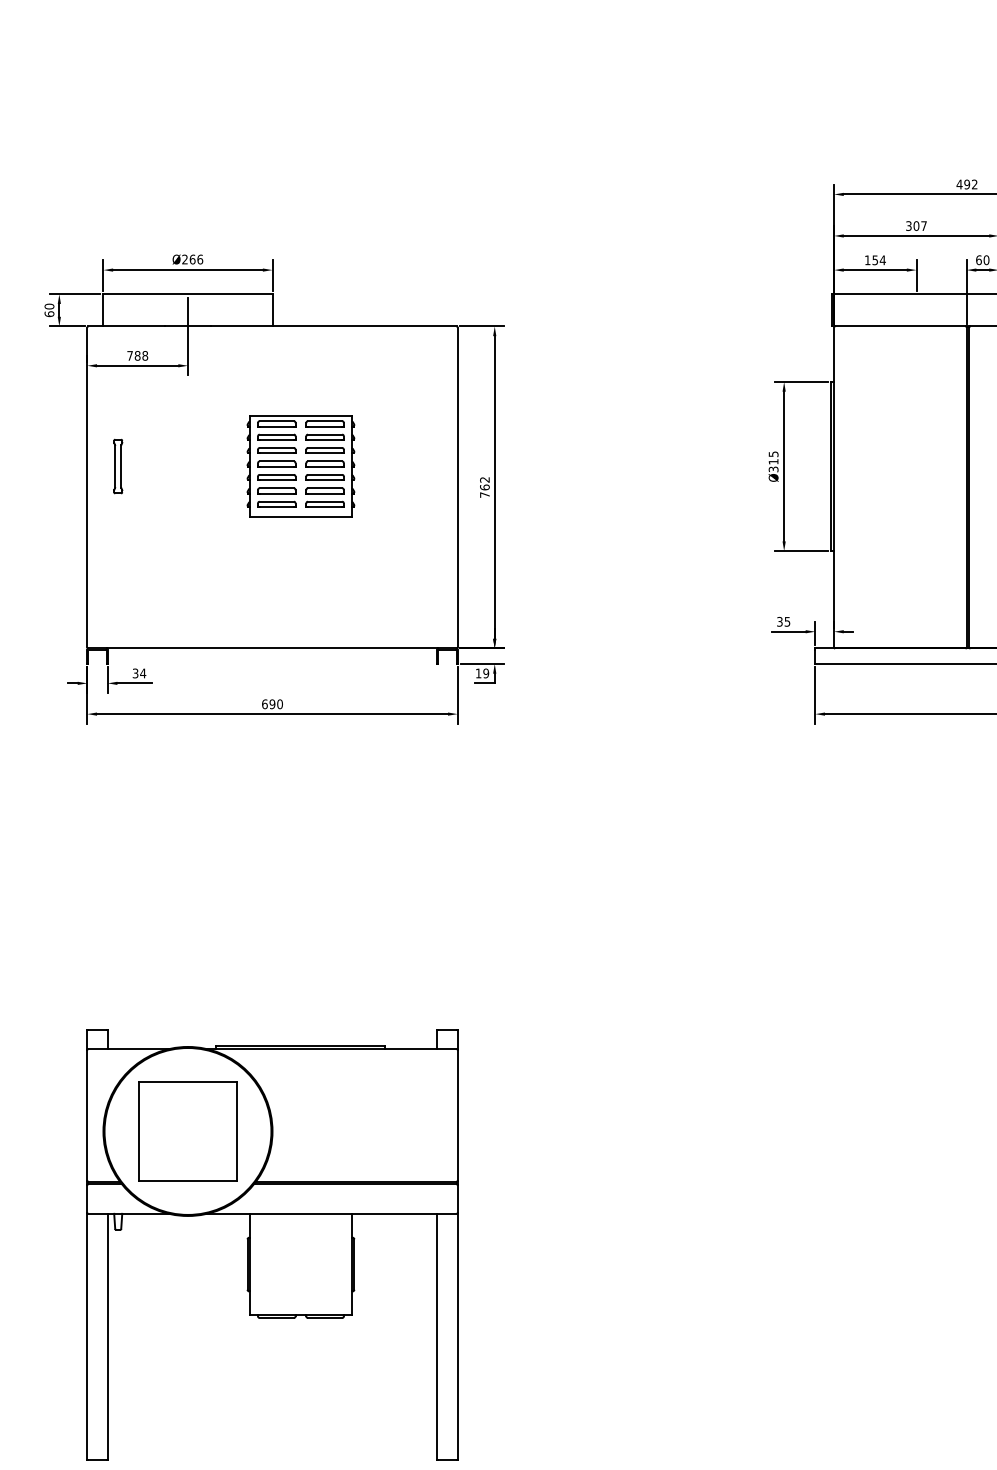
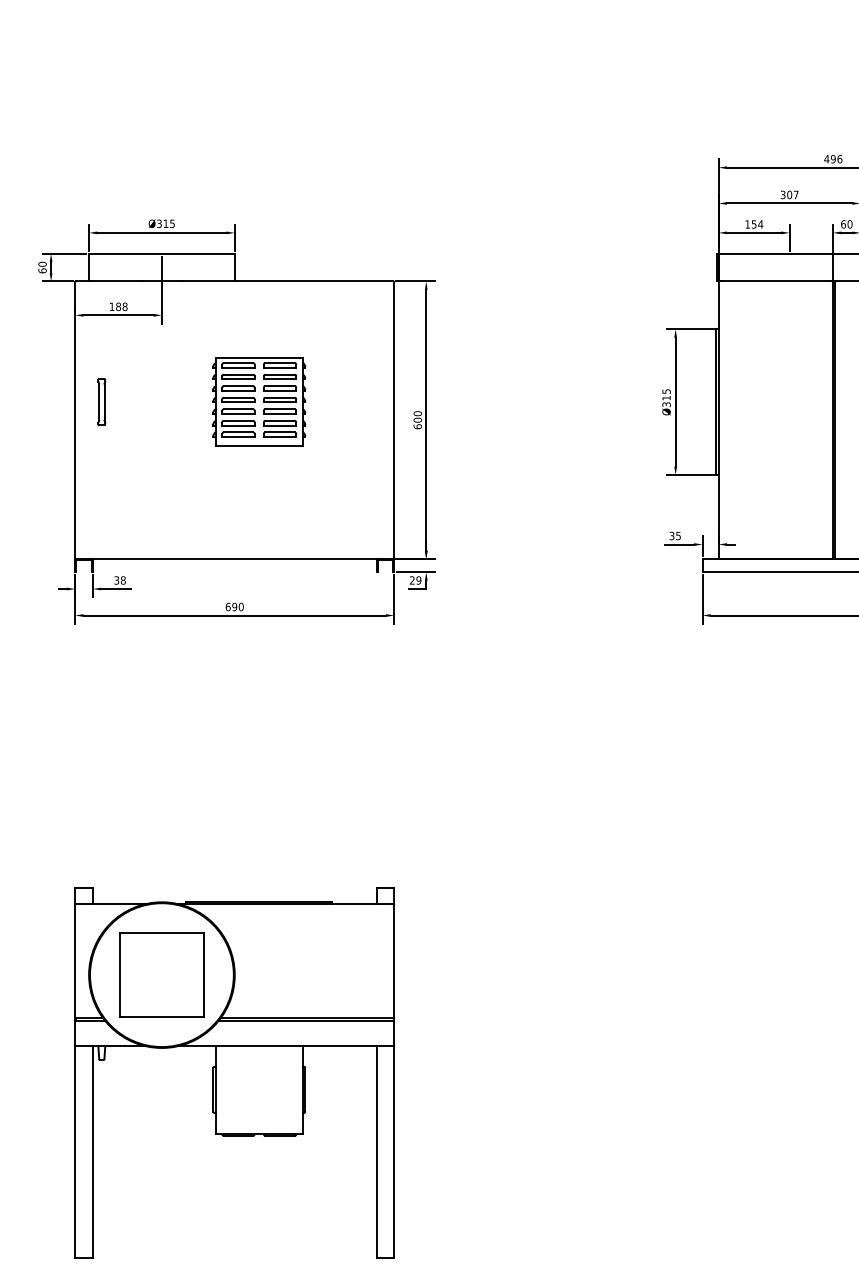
text: (974, 184) -> (839, 159), 492 -> 496
text: (192, 259) -> (165, 223), Ø266 -> Ø315
text: (129, 355) -> (111, 306), 788 -> 188
text: (484, 487) -> (417, 420), 762 -> 600
text: (143, 673) -> (123, 580), 34 -> 38
text: (478, 673) -> (412, 580), 19 -> 29

